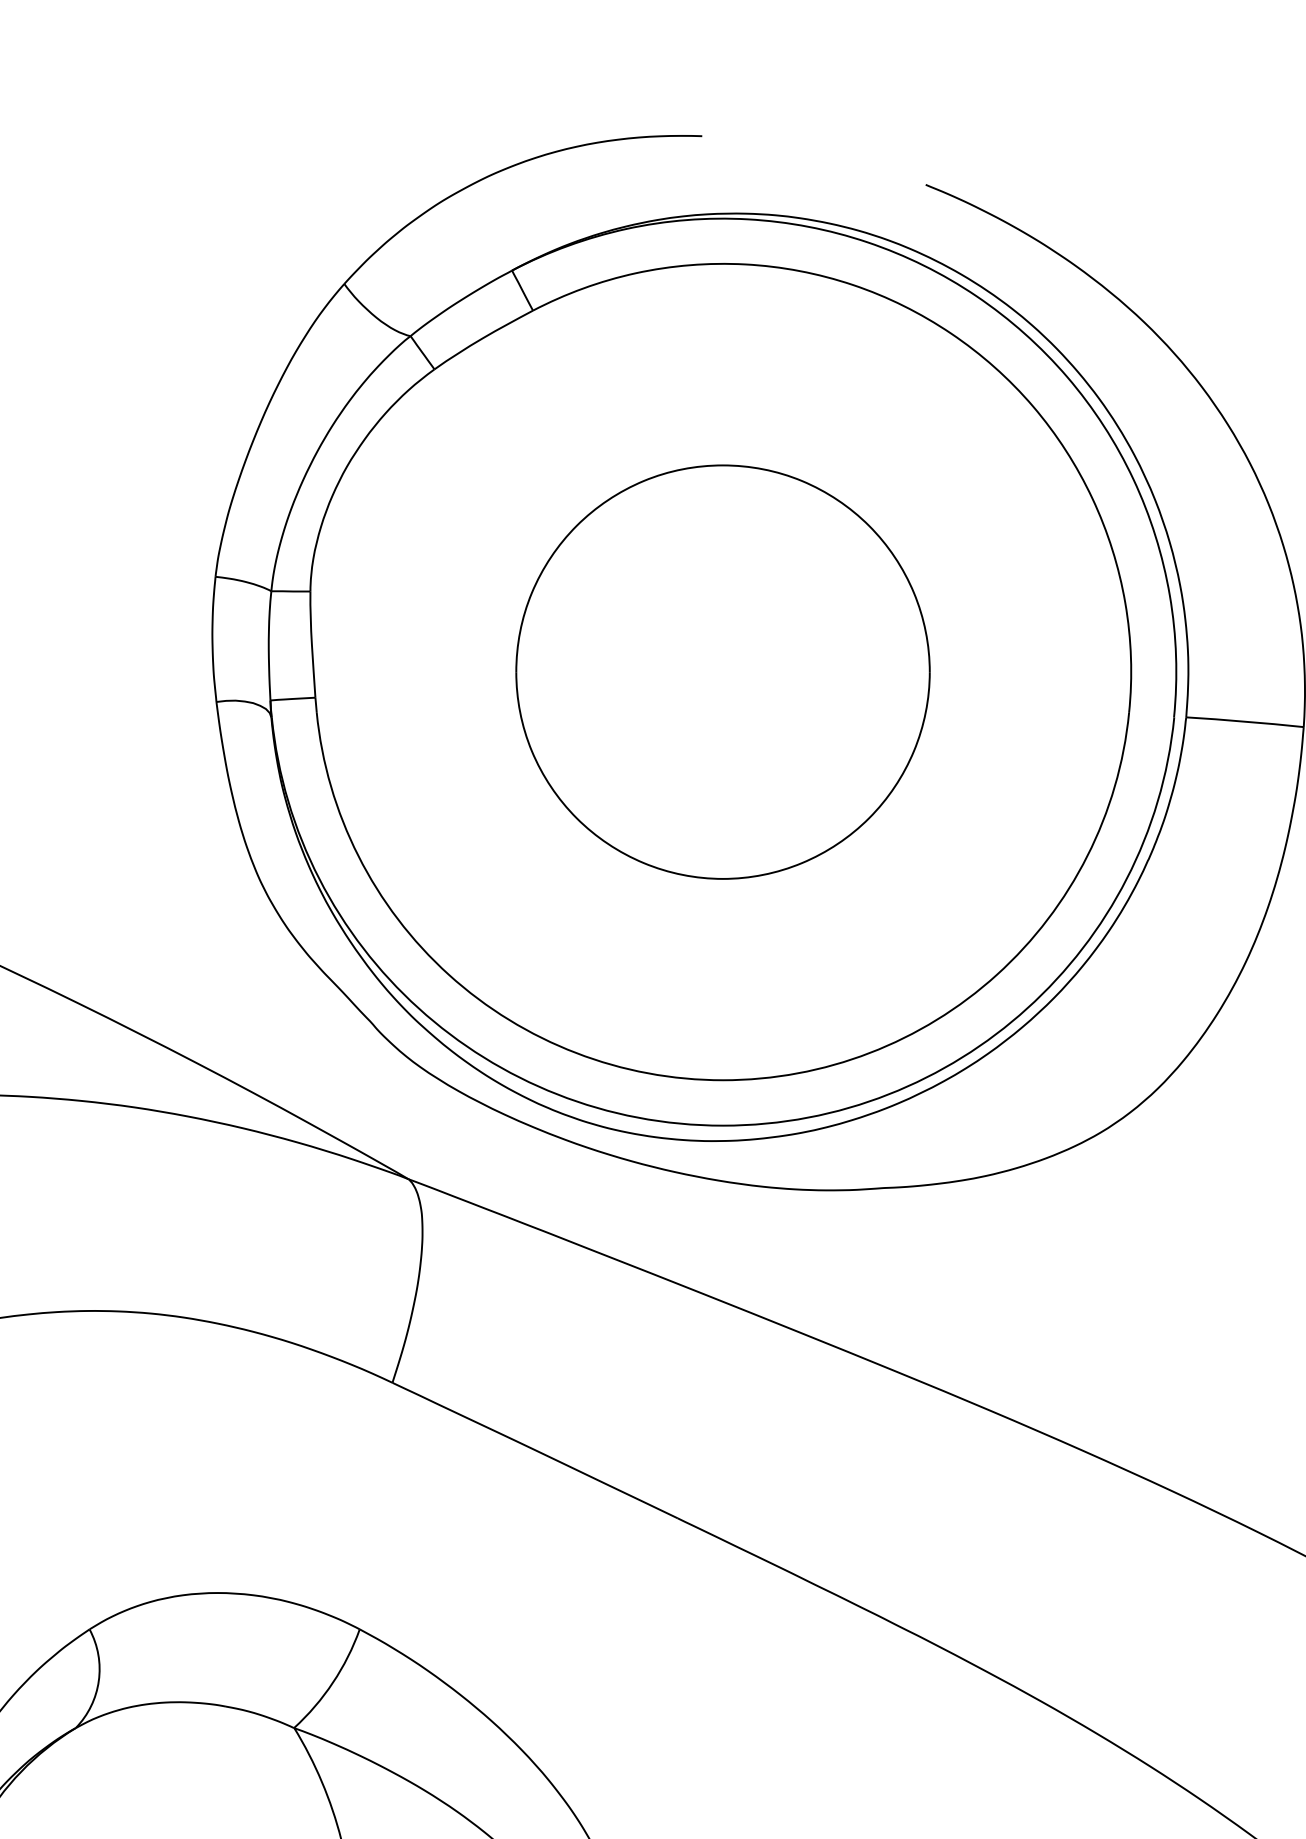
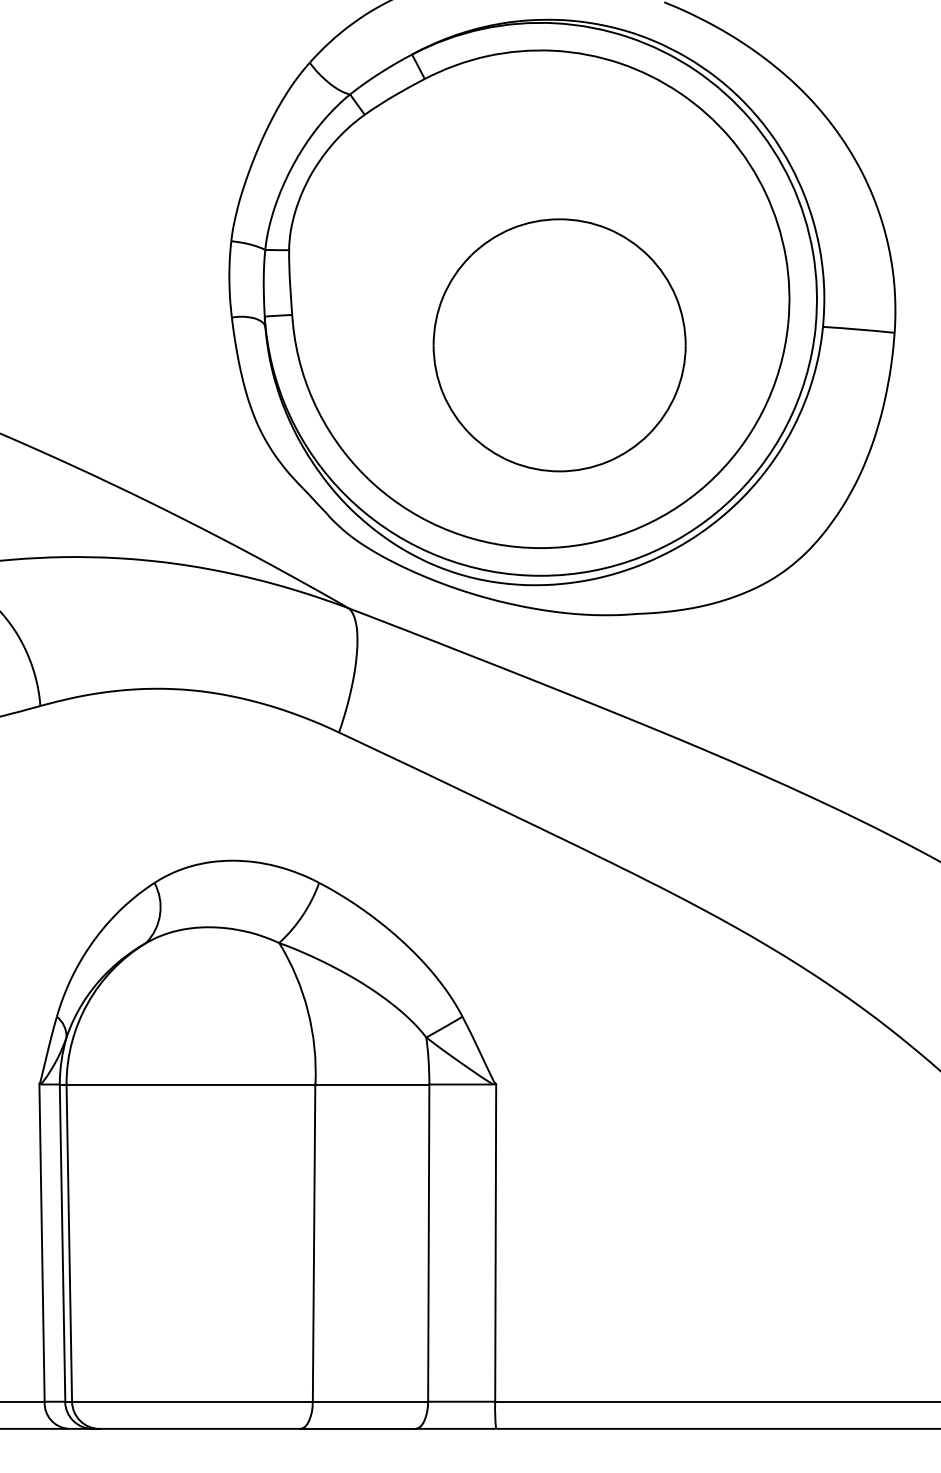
part: (722, 672) -> (559, 345), moved

